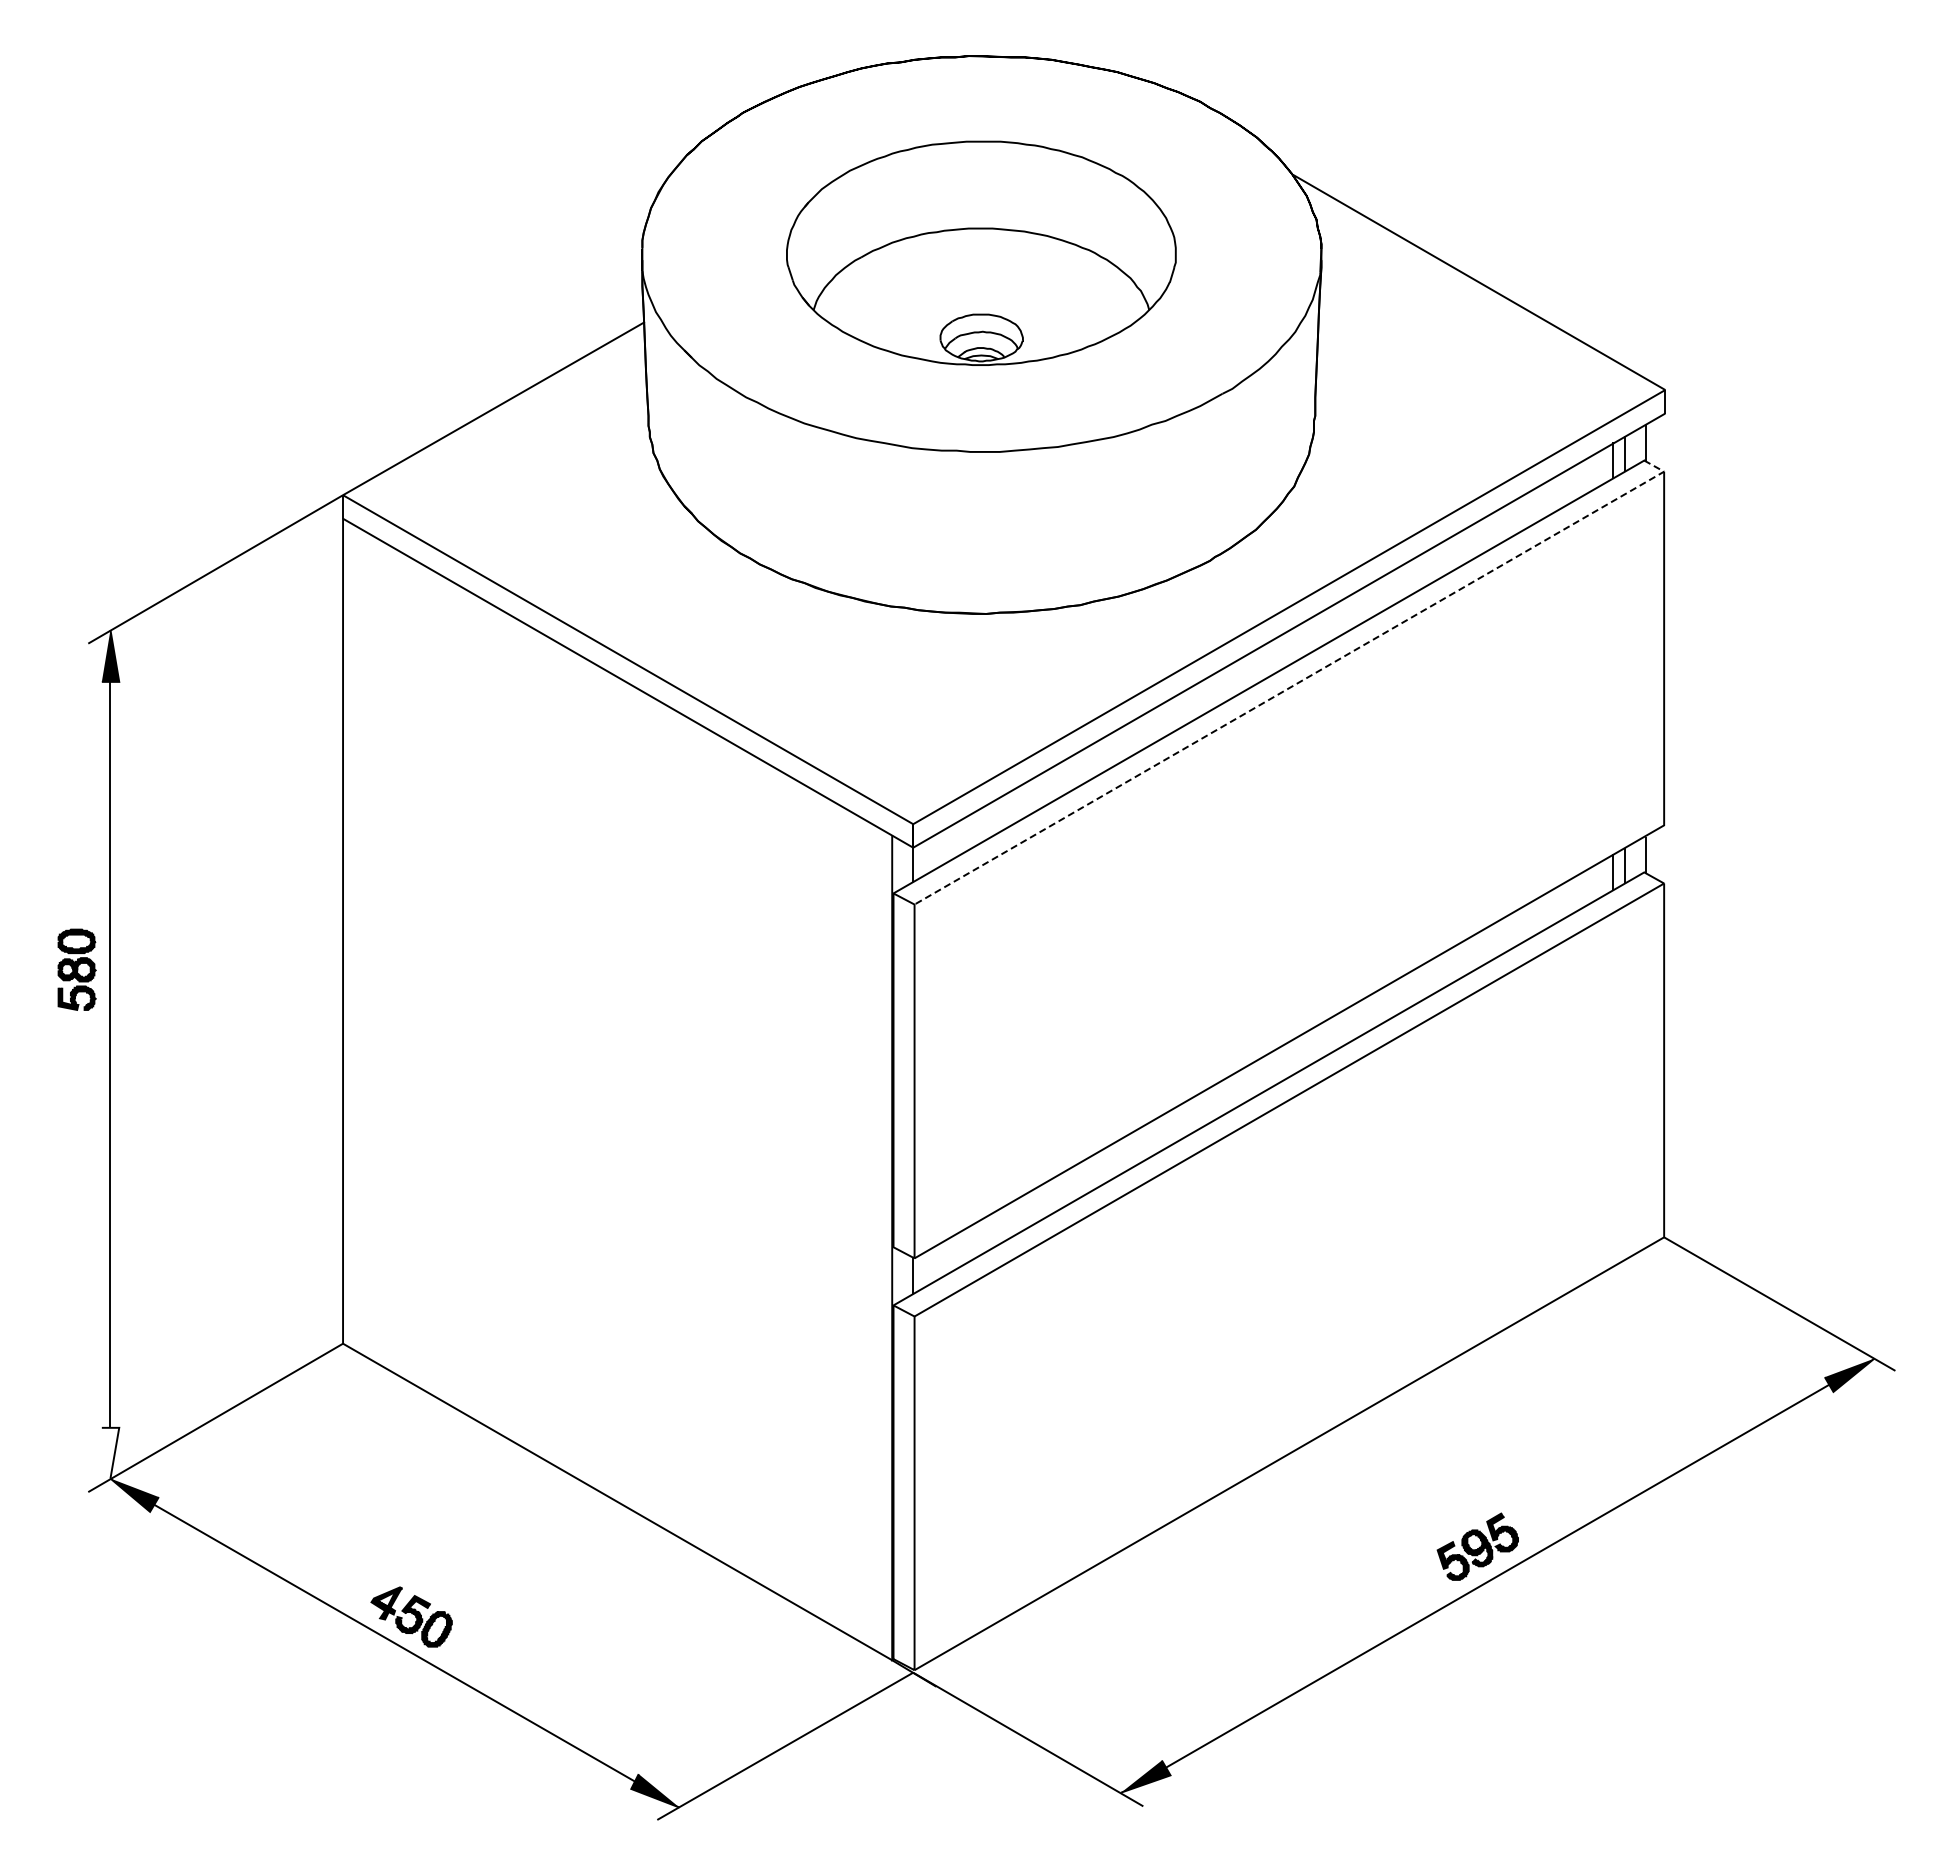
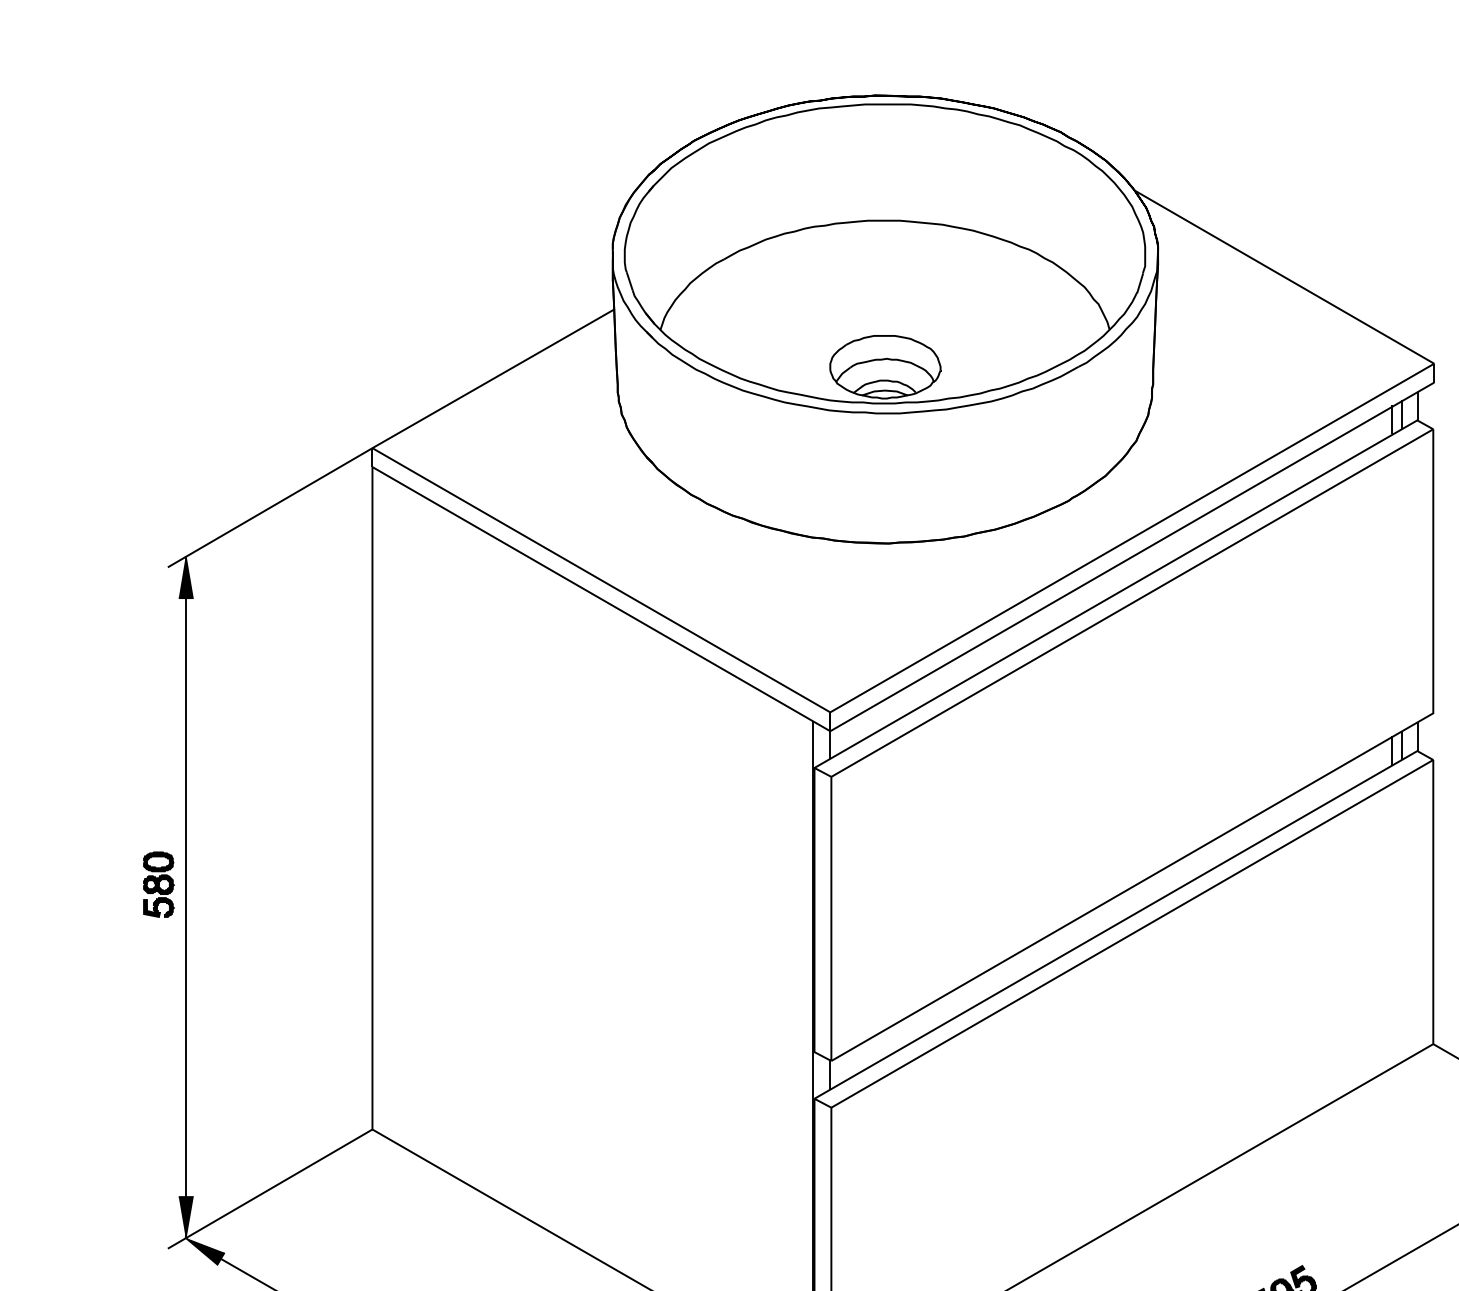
part: (981, 253) -> (885, 254), size x1.67
line: (1299, 682) -> (1140, 598), dashed -> solid
part: (76, 969) -> (158, 884), moved
fill: (110, 1452) -> (185, 1216), added

